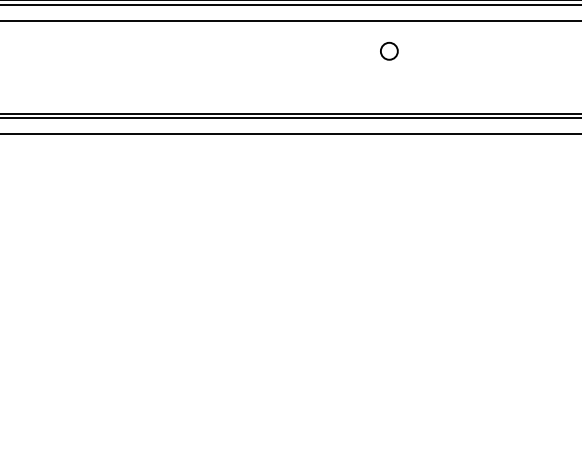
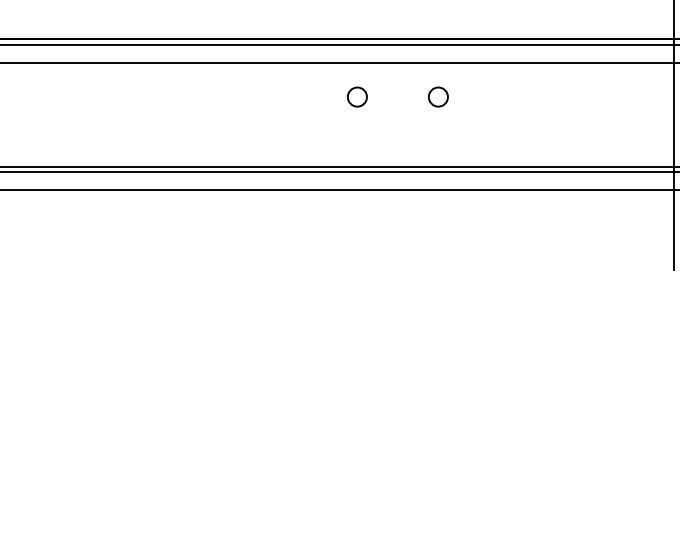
circle: (317, 50) -> (357, 96), added

